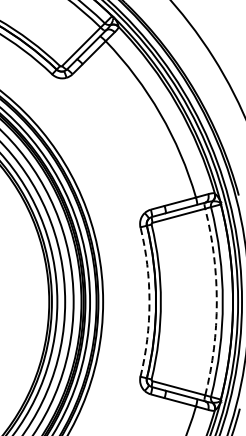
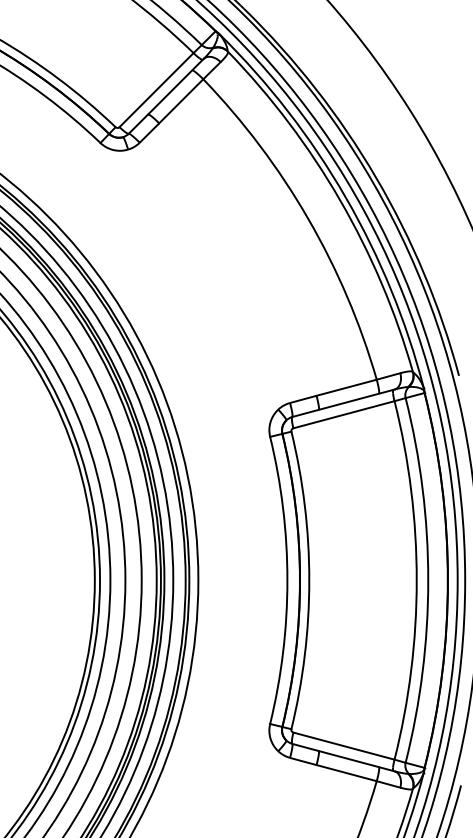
arc: (149, 302) -> (287, 581), dashed -> solid
arc: (216, 302) -> (416, 581), dashed -> solid

